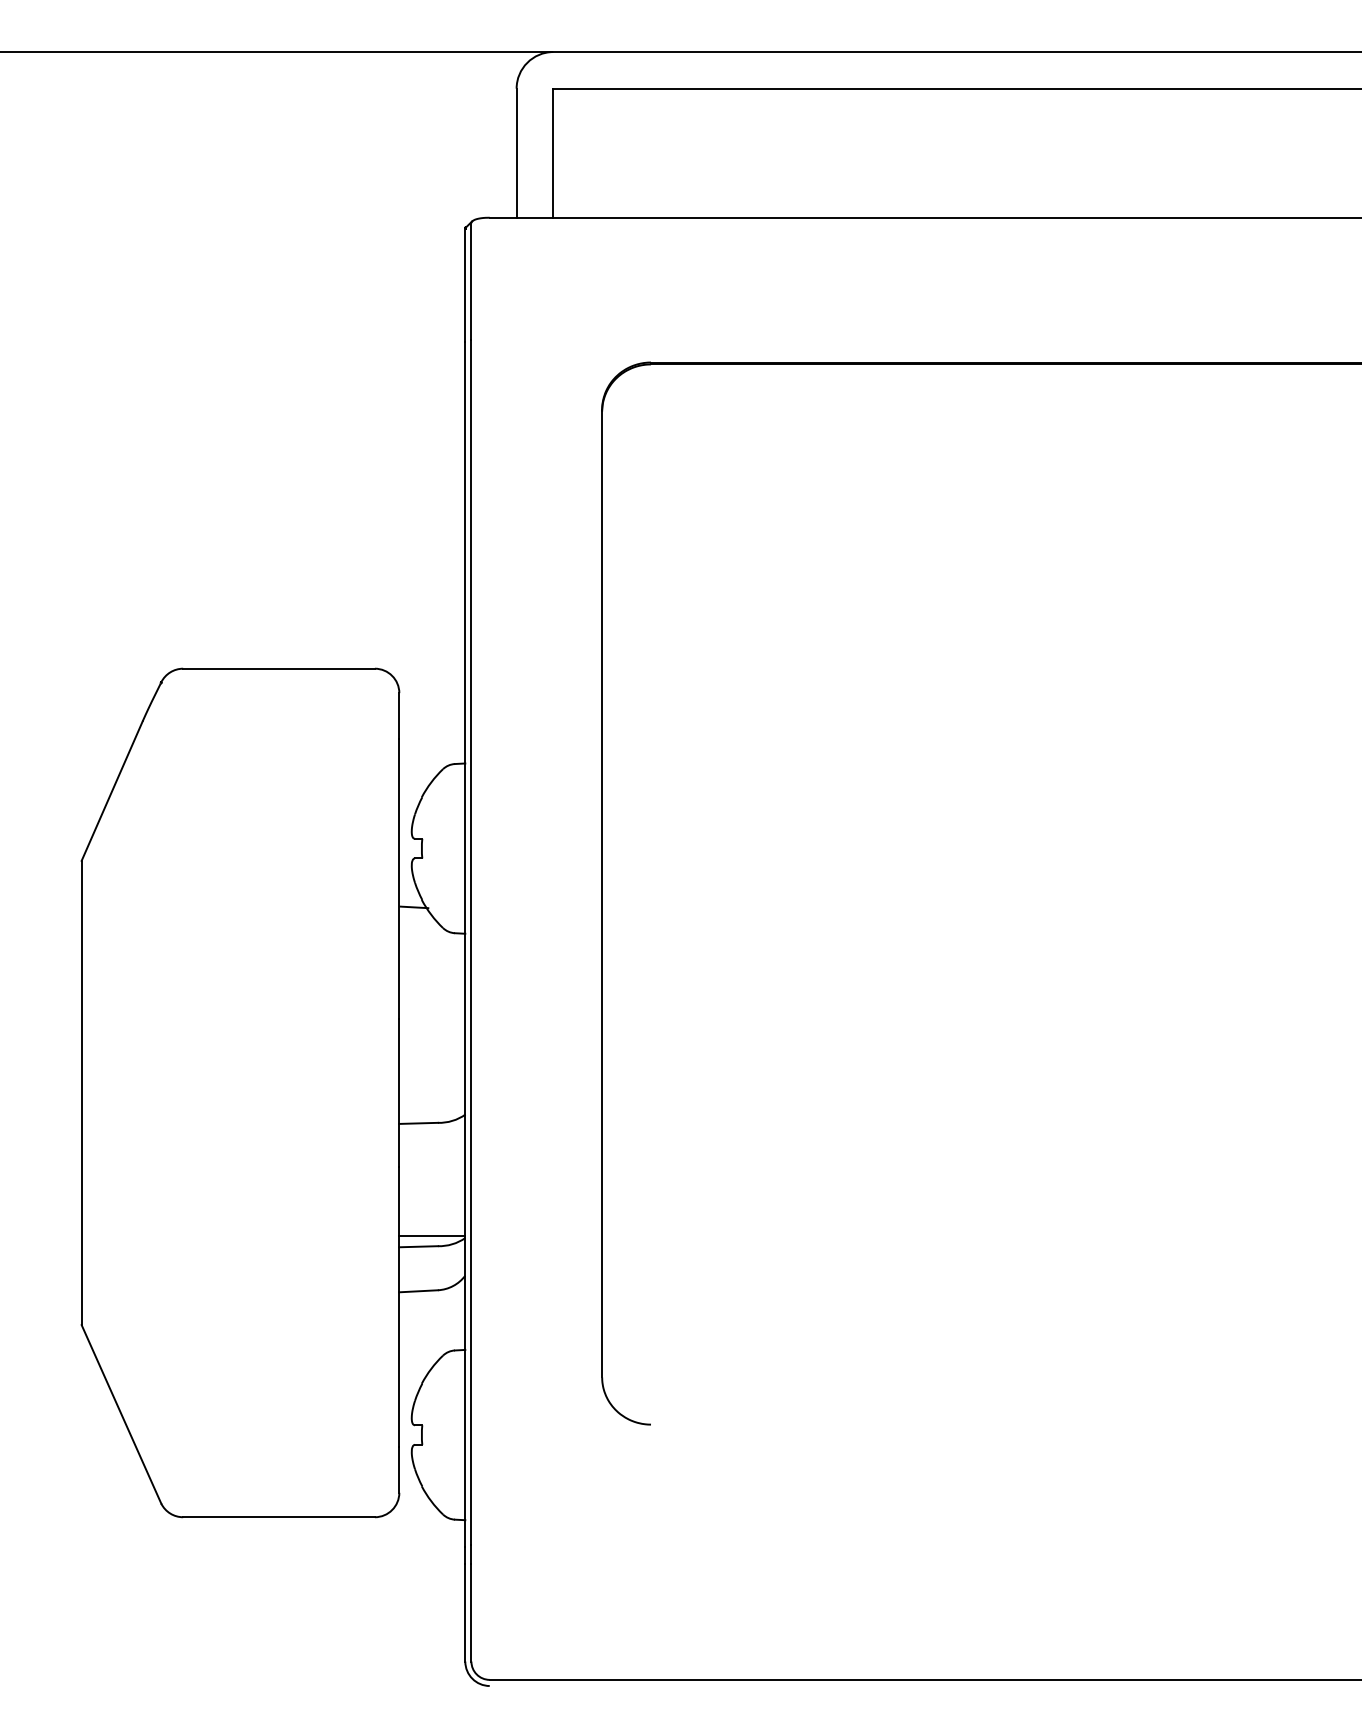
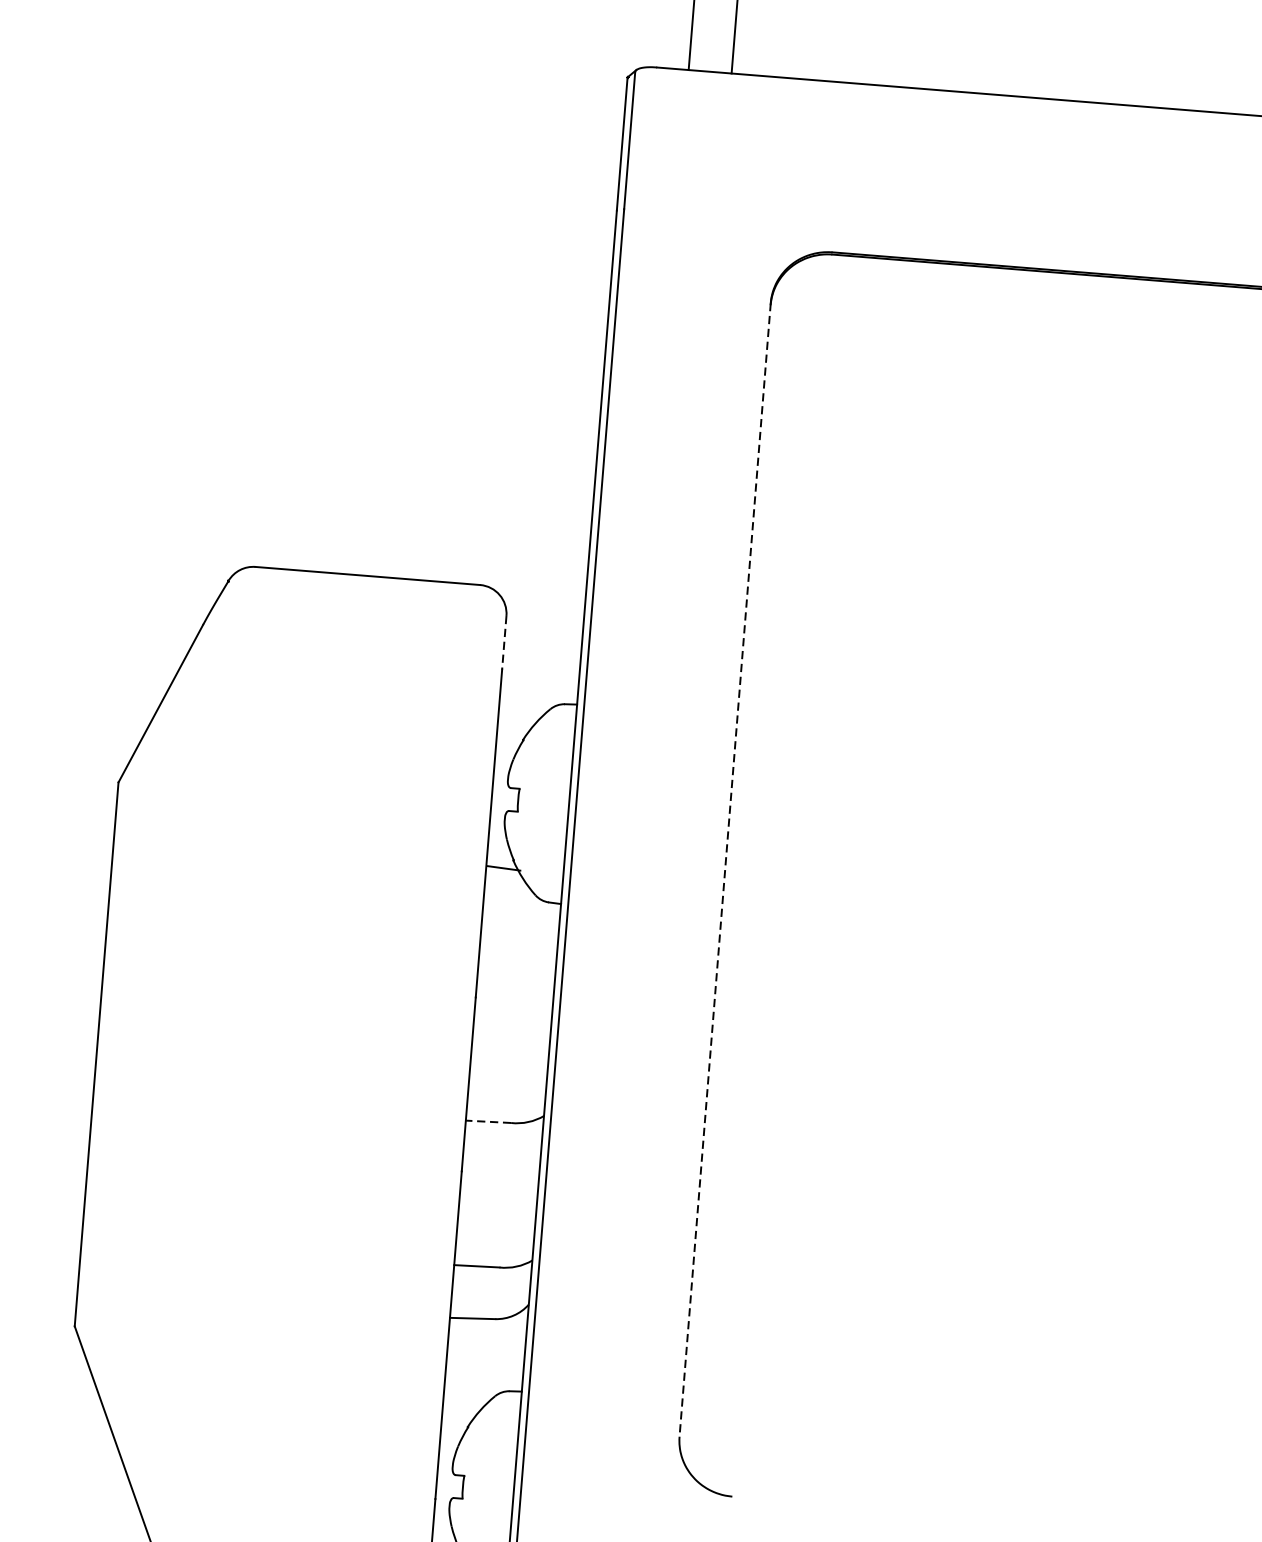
line: (399, 716) -> (504, 643), solid -> dashed
line: (602, 893) -> (725, 869), solid -> dashed
line: (418, 1123) -> (488, 1121), solid -> dashed
line: (432, 1235) -> (494, 1254), removed

